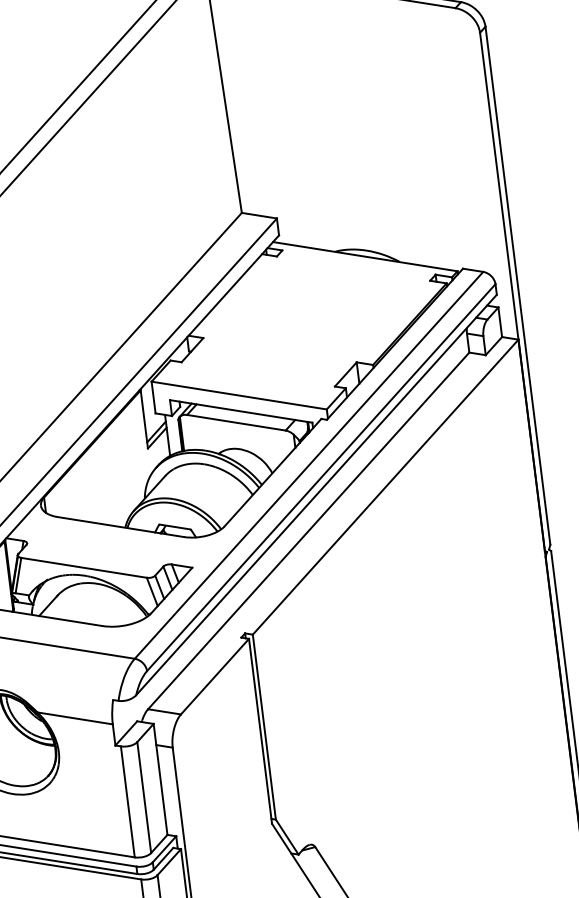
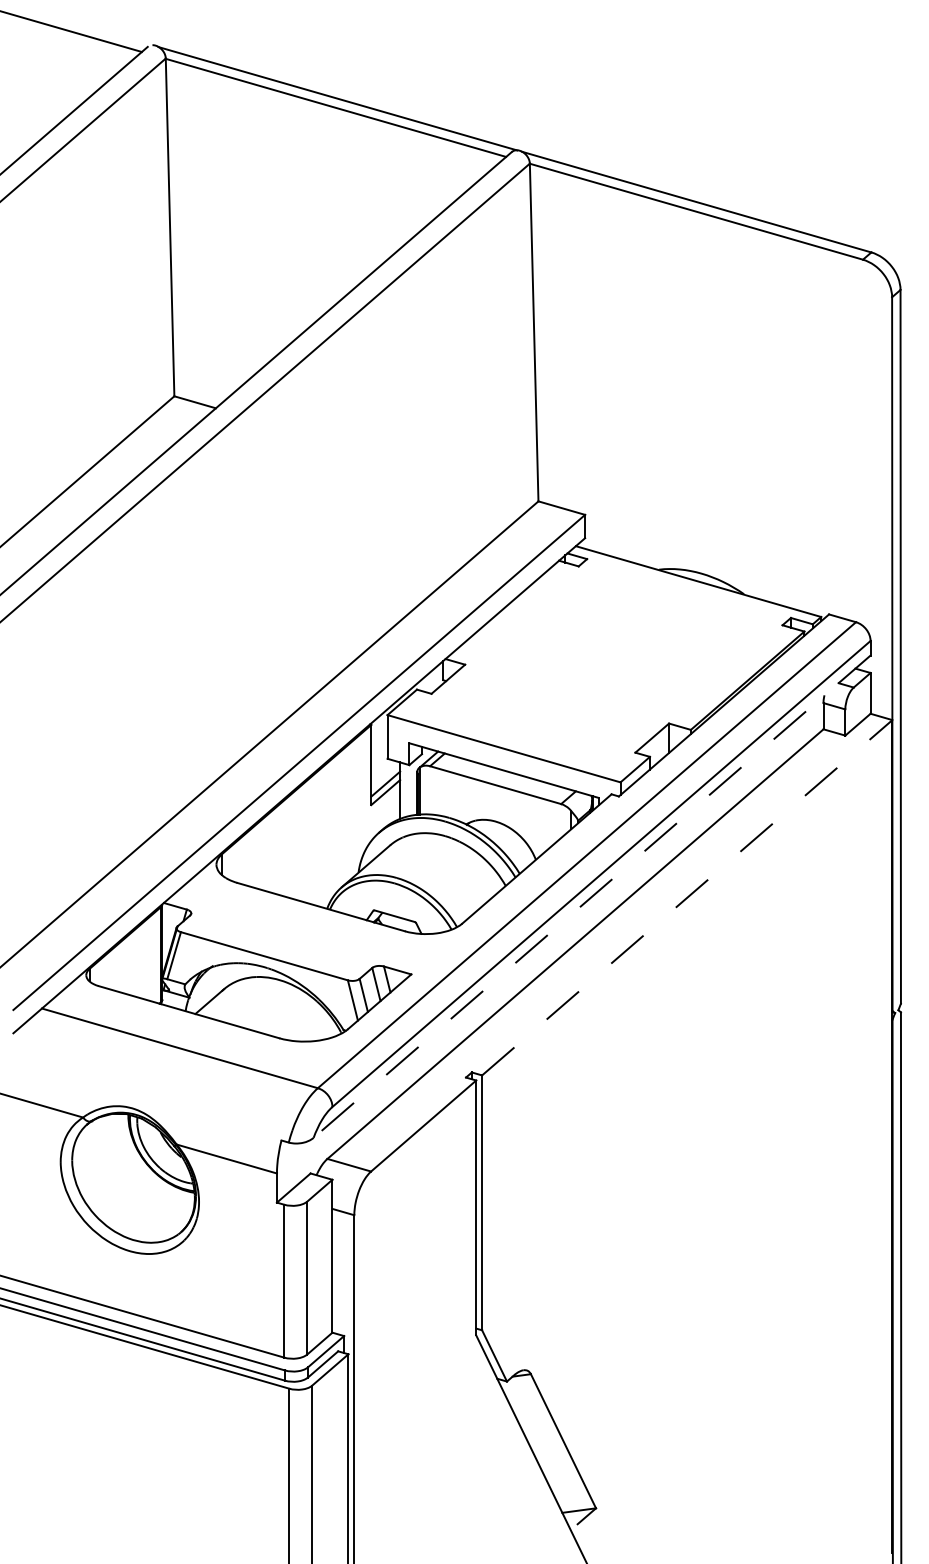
line: (385, 486) -> (687, 897), solid -> dashed
line: (316, 495) -> (591, 897), solid -> dashed

